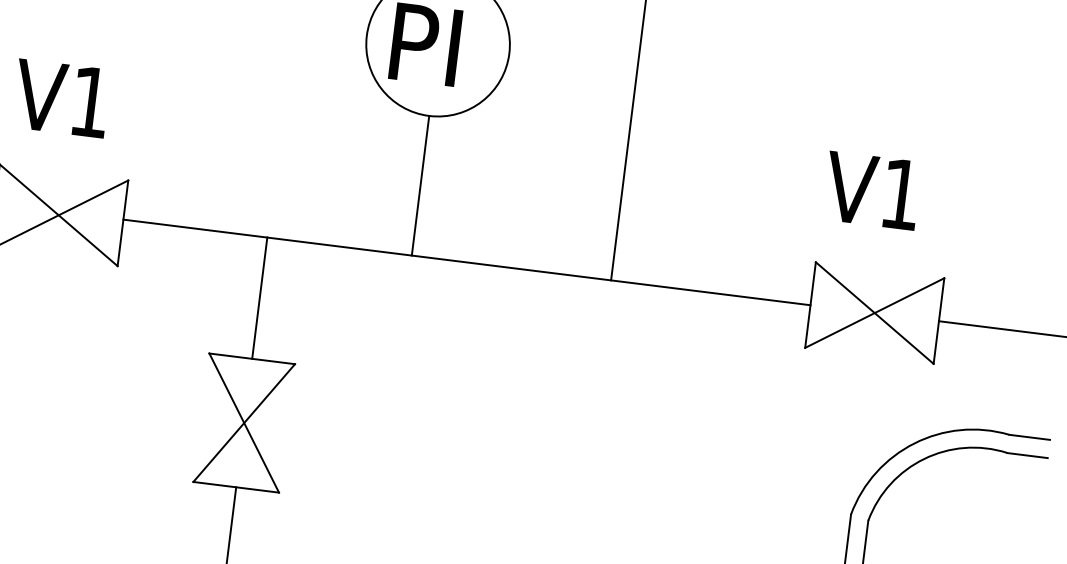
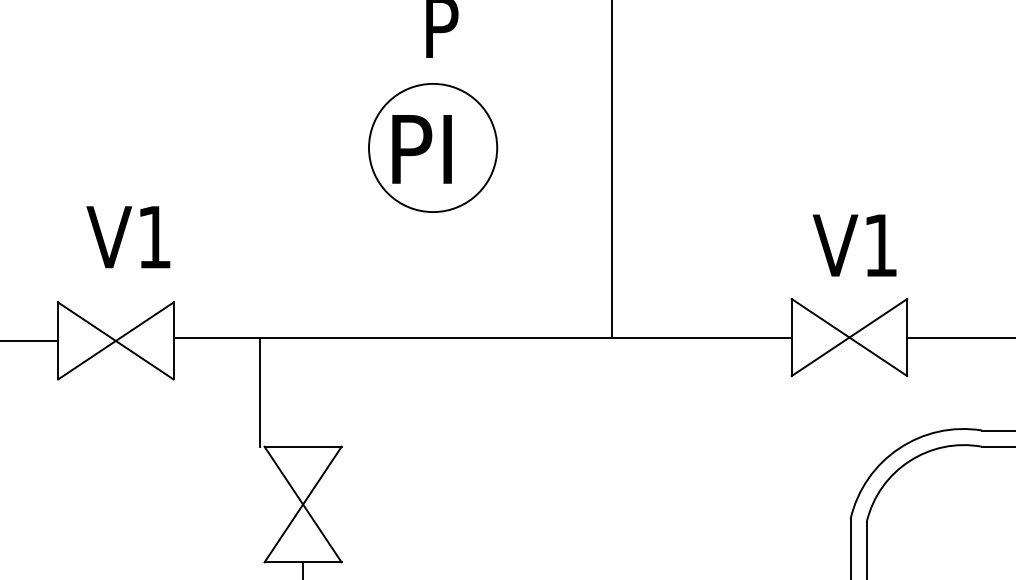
text: (61, 98) -> (128, 237), moved
line: (421, 185) -> (433, 274), removed
text: (871, 190) -> (854, 245), moved
line: (260, 297) -> (260, 391), moved

